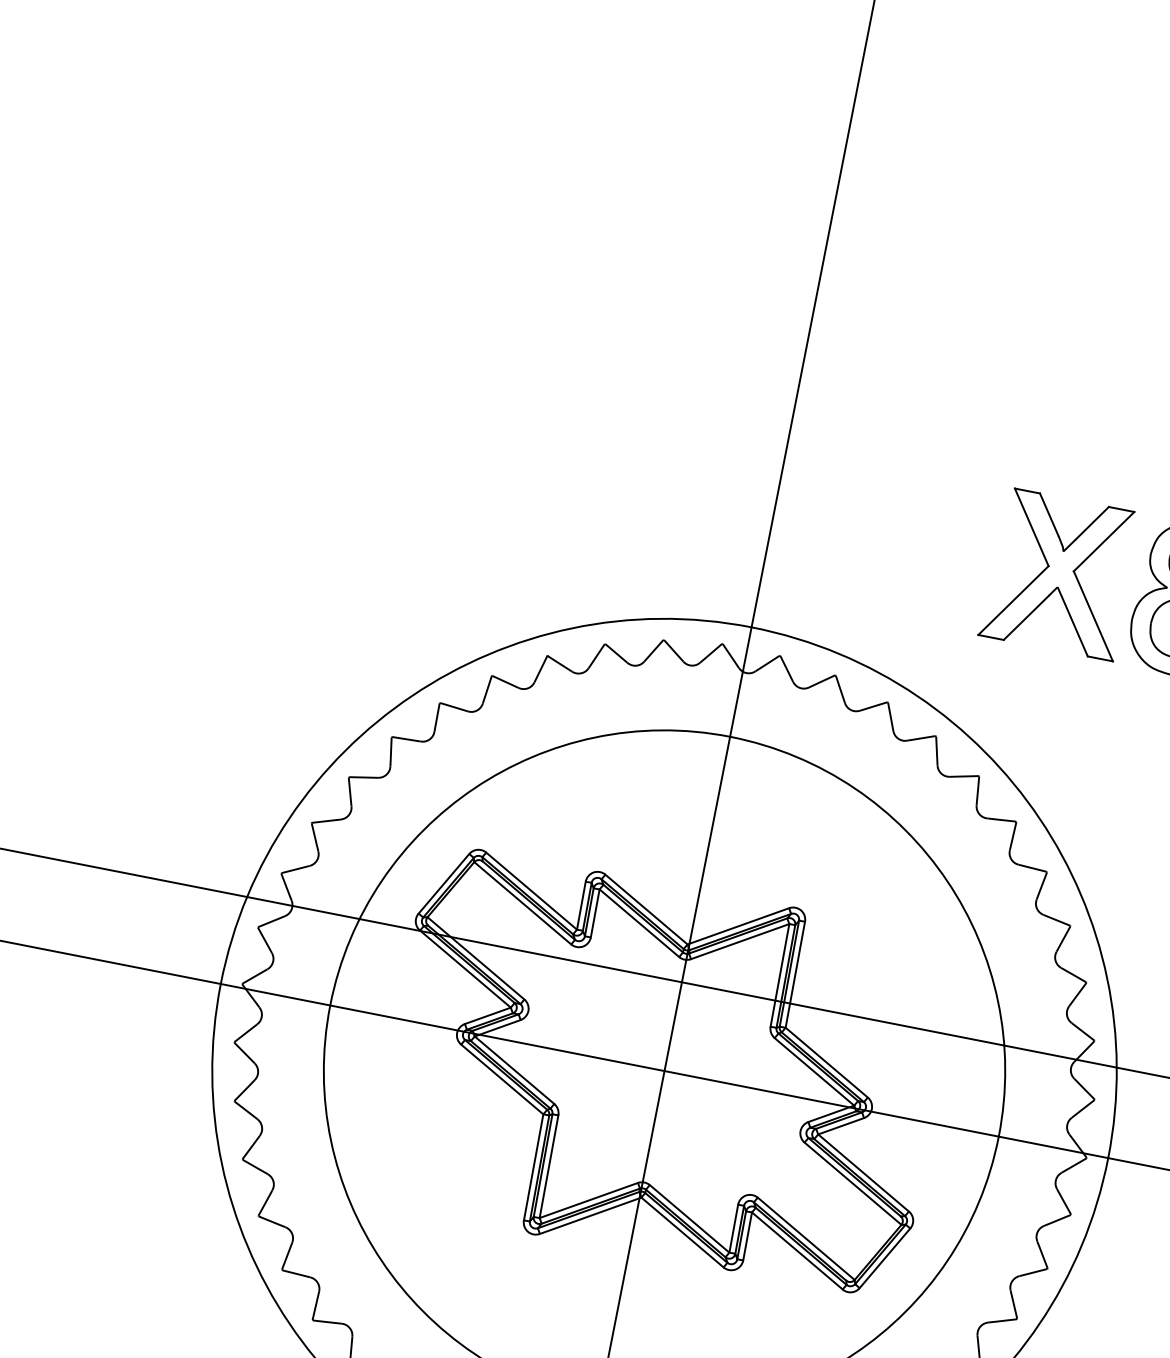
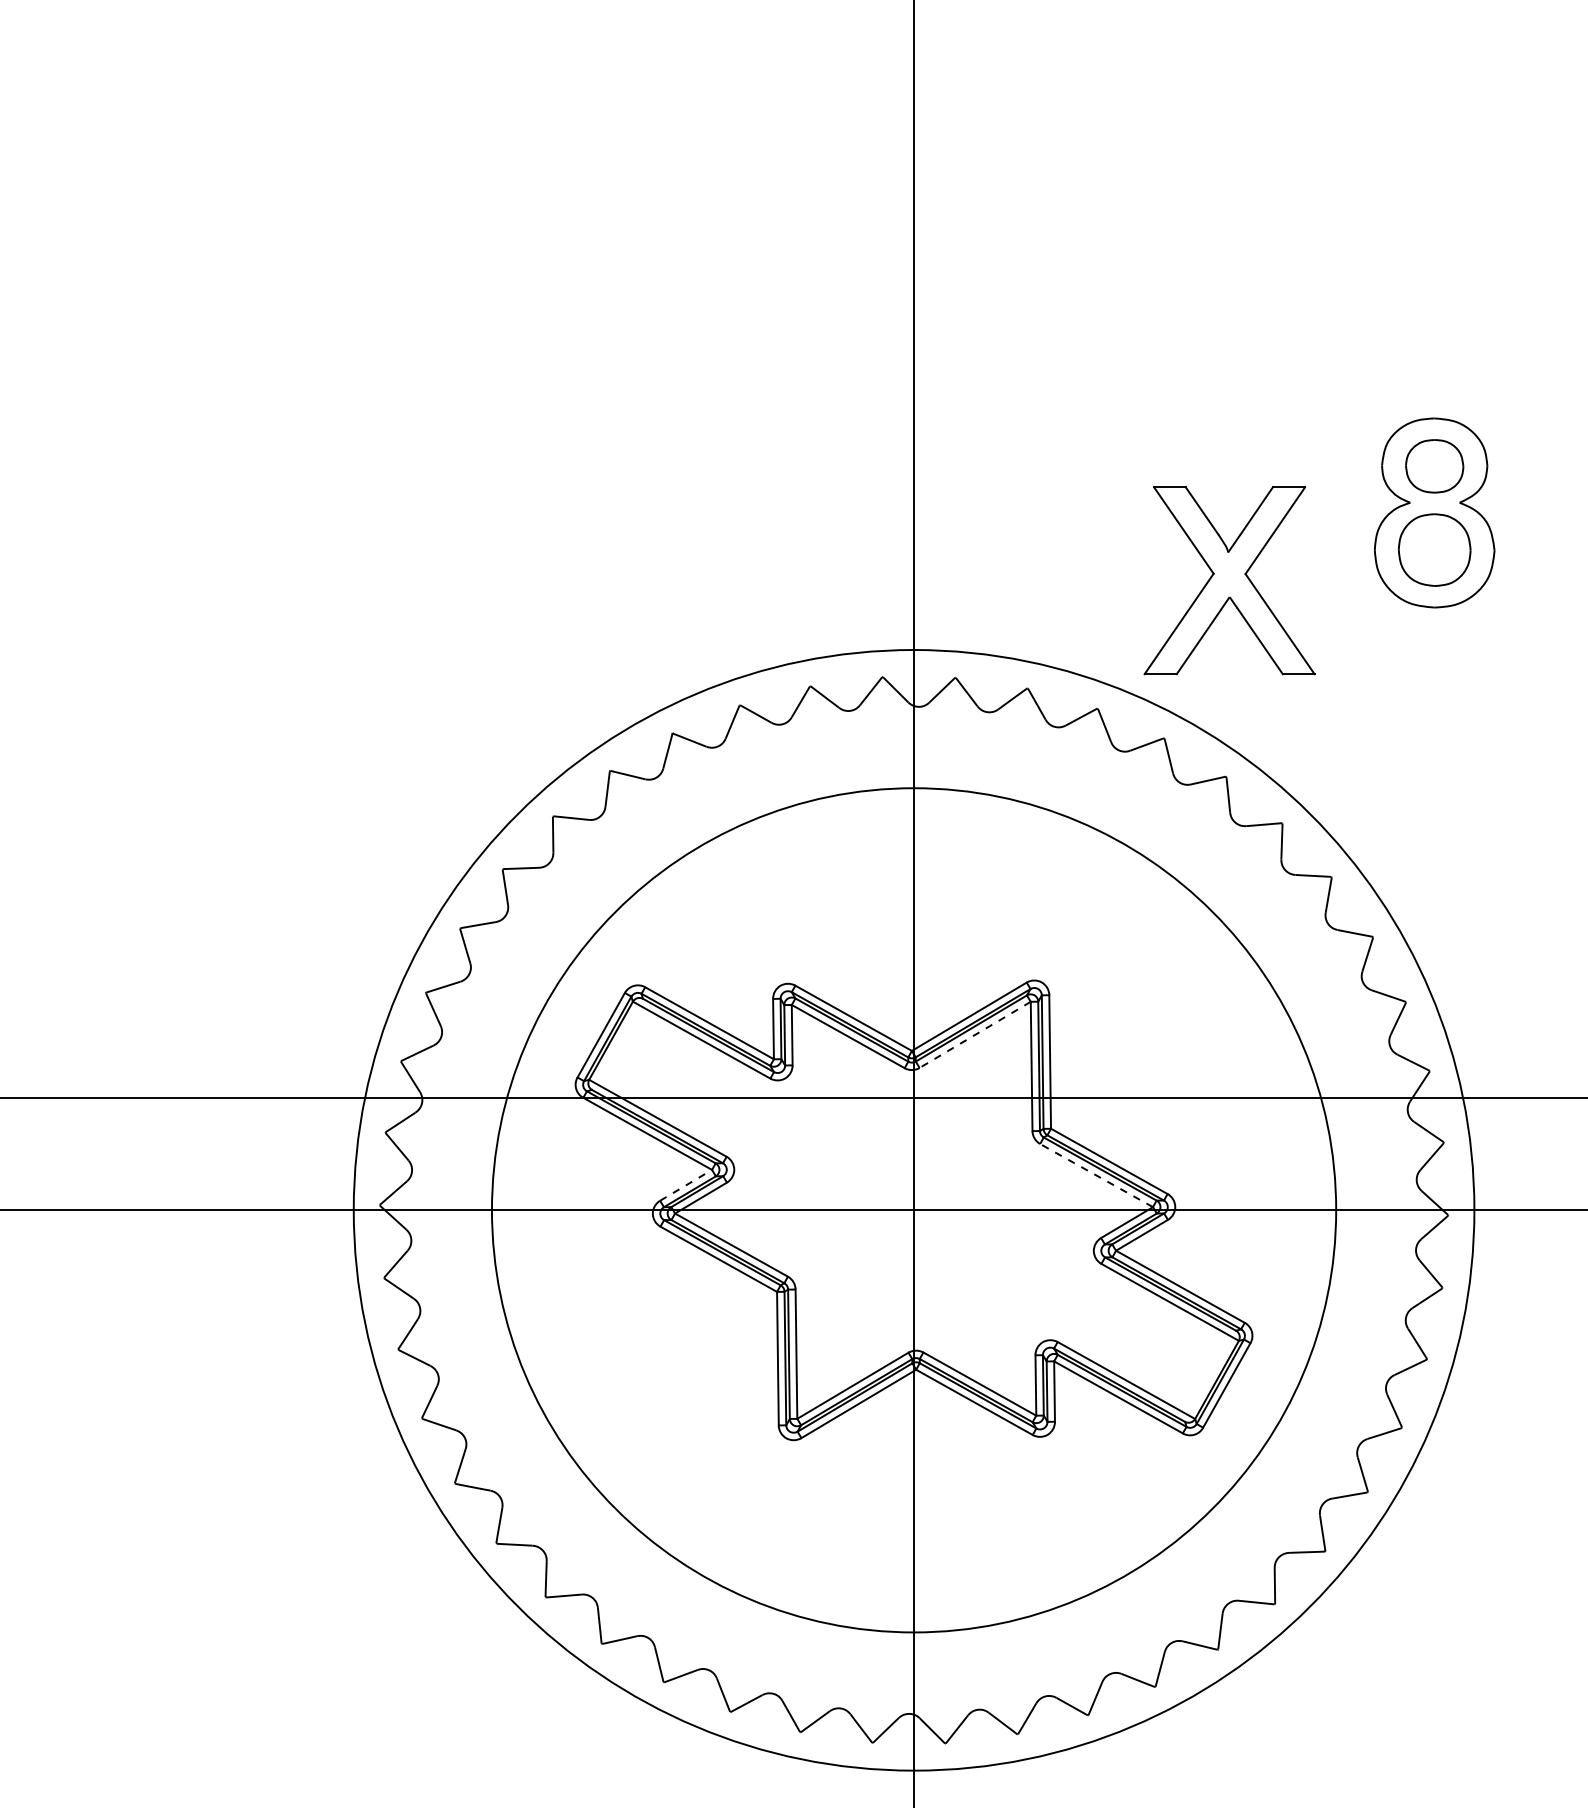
part: (1060, 573) -> (1229, 580), moved
line: (740, 941) -> (975, 1034), solid -> dashed
line: (488, 1016) -> (686, 1185), solid -> dashed
line: (814, 1071) -> (1096, 1175), solid -> dashed

